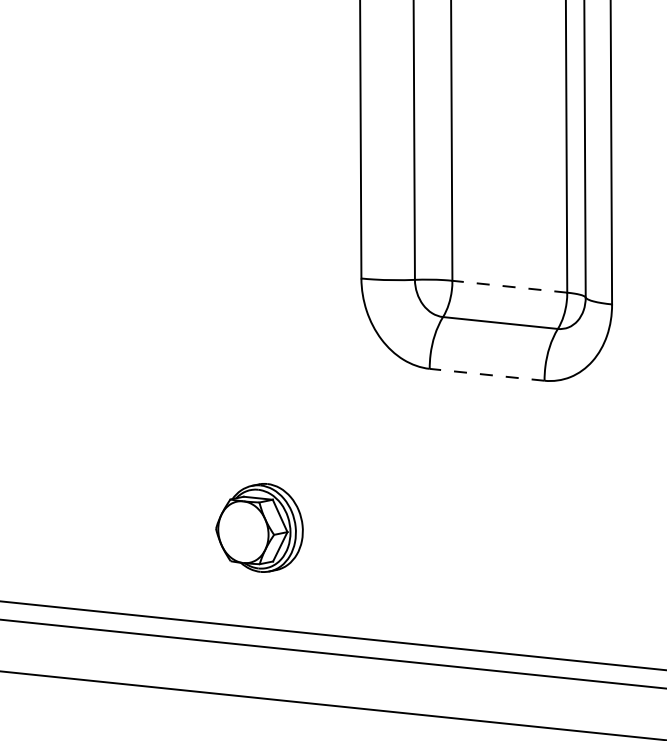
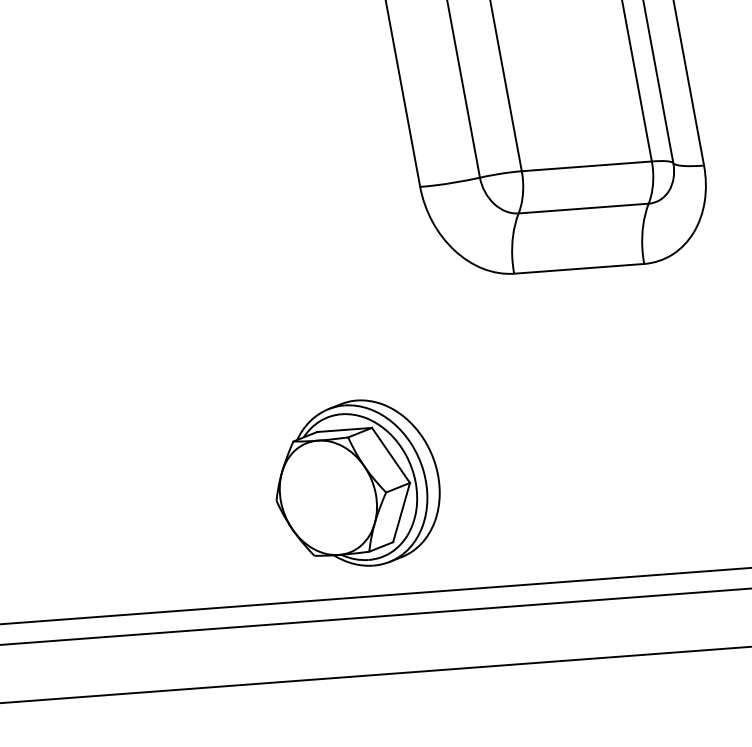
line: (509, 286) -> (586, 166), dashed -> solid
line: (487, 374) -> (579, 268), dashed -> solid
part: (259, 527) -> (356, 484), size x1.67

